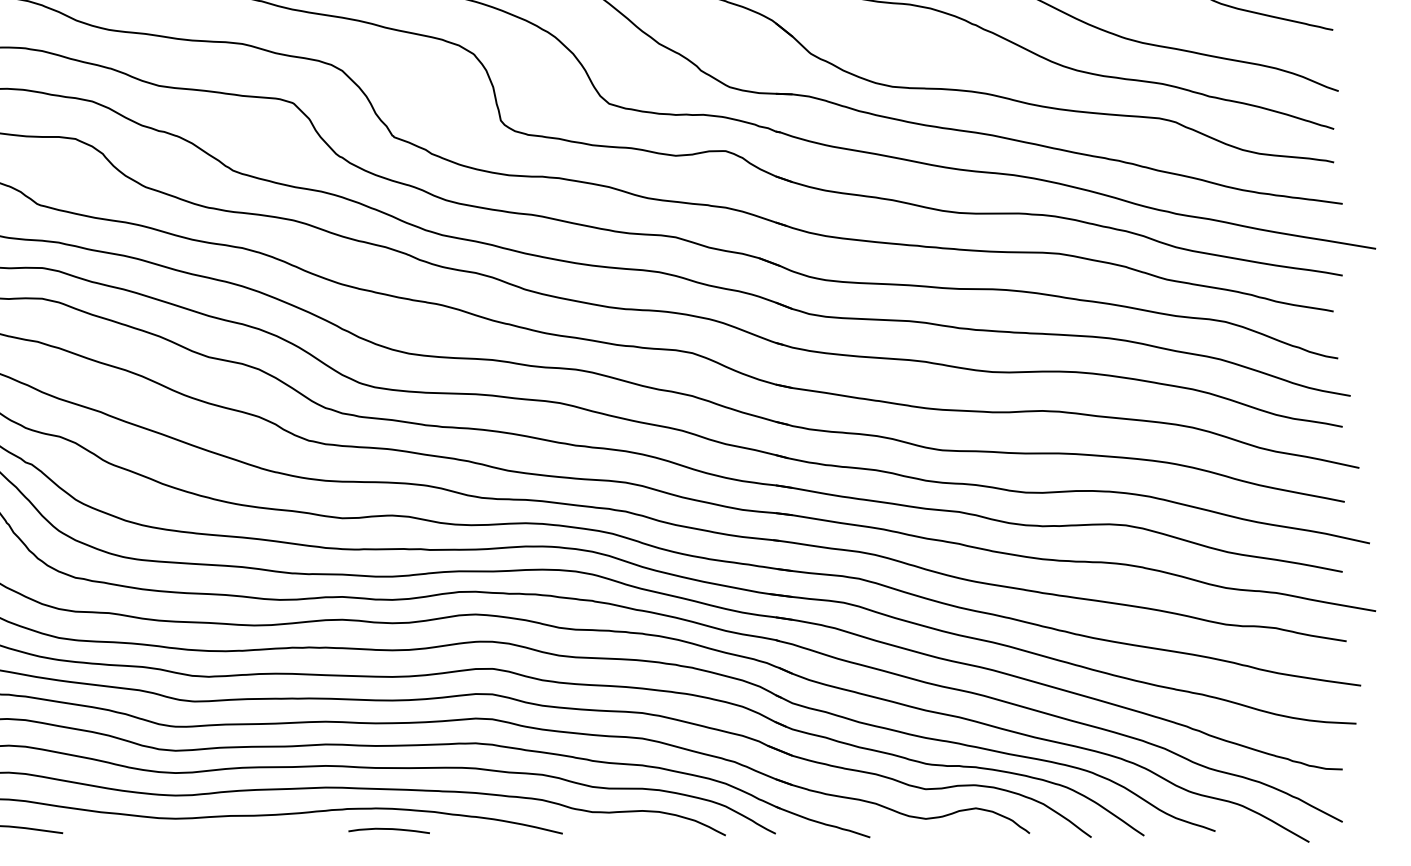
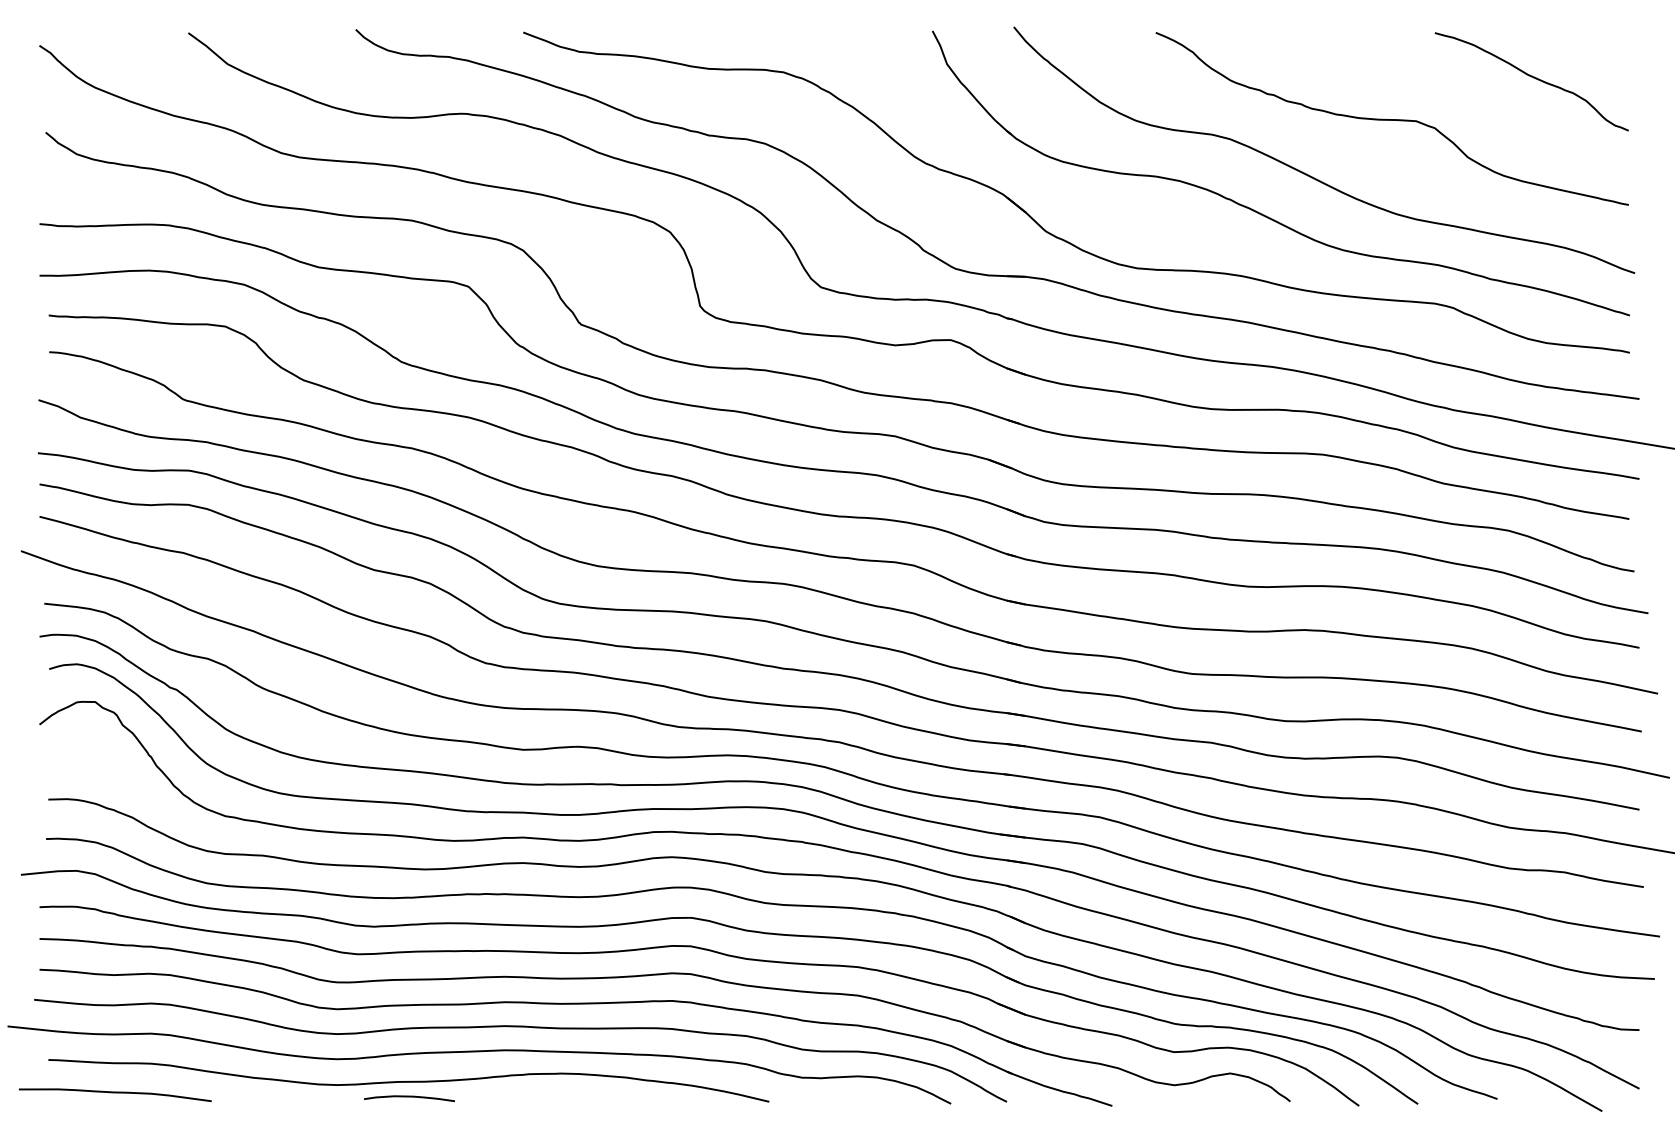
curve: (389, 829) -> (409, 1097), moved

